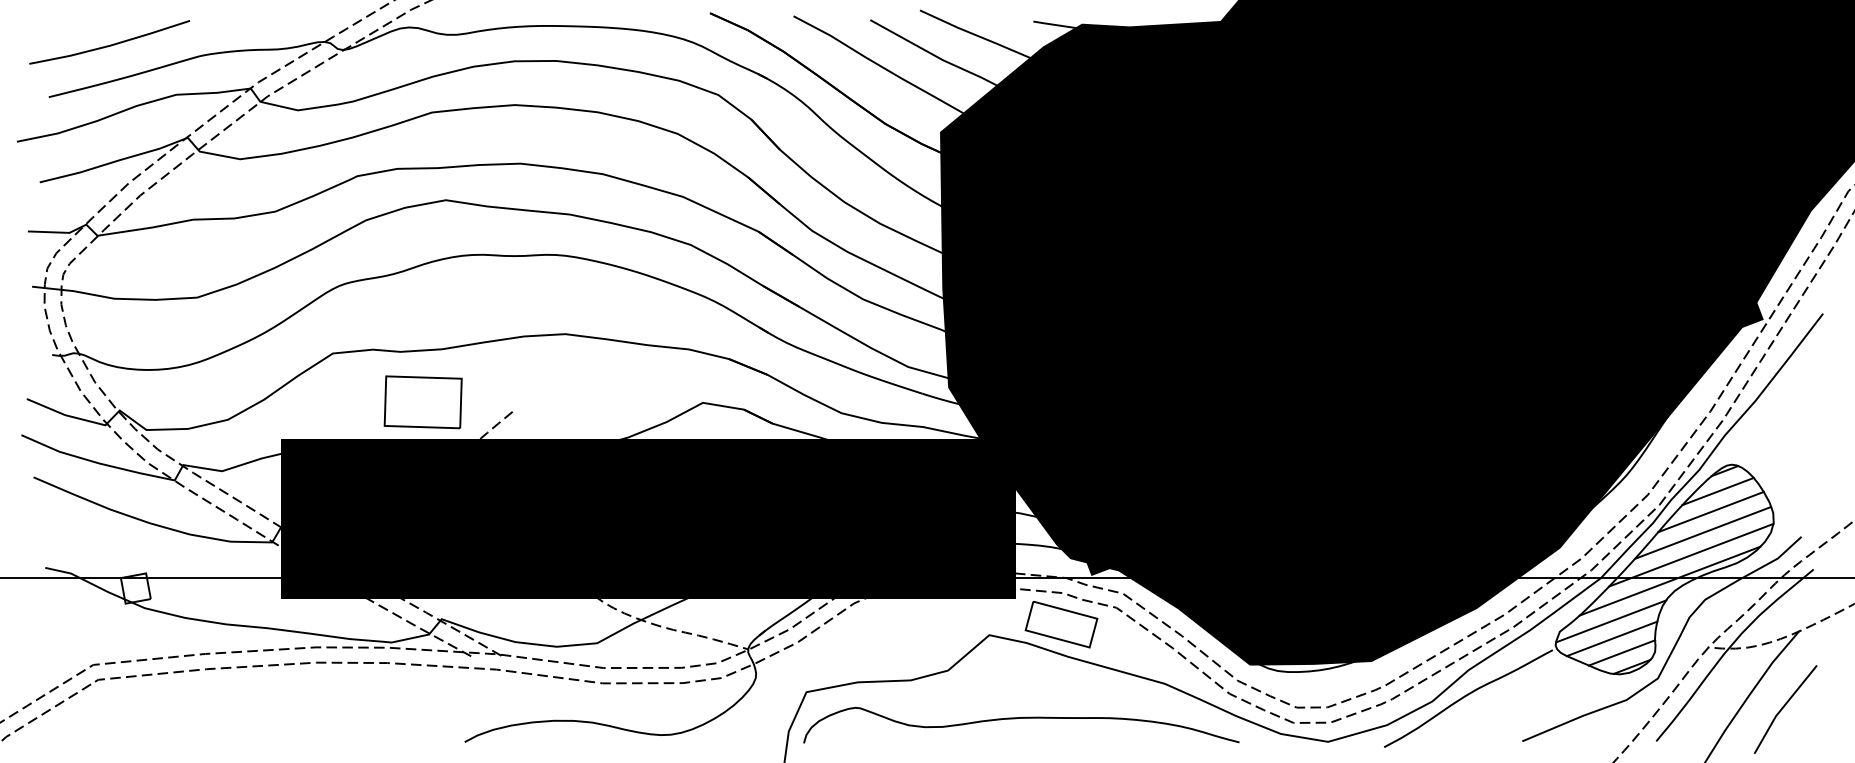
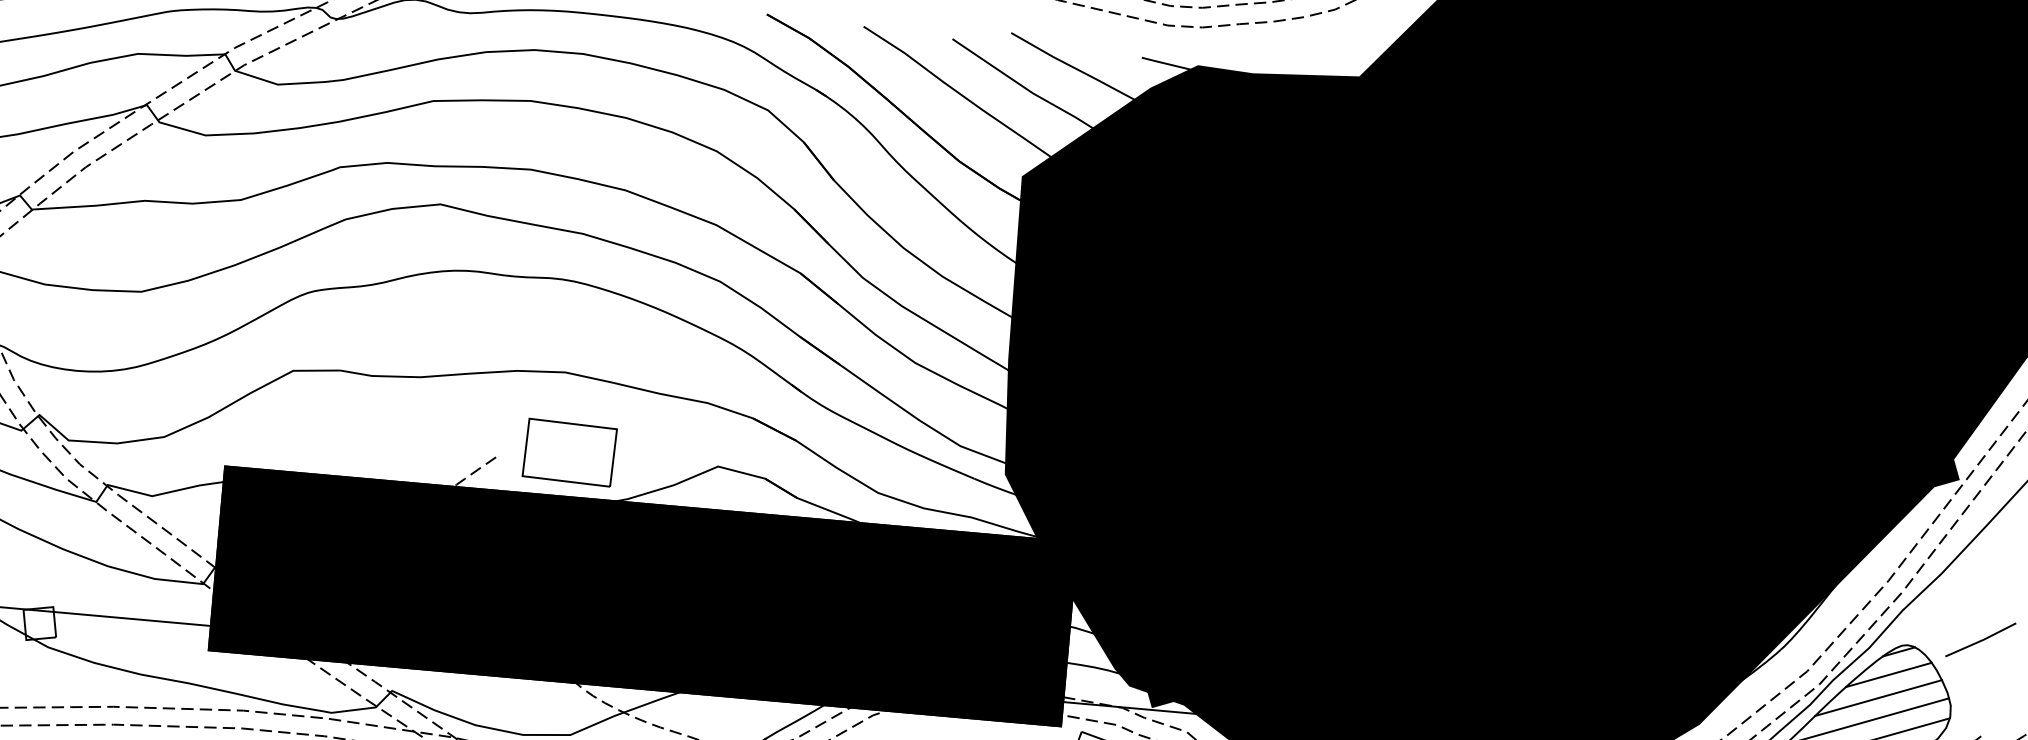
part: (422, 402) -> (568, 452), moved
line: (1793, 454) -> (1980, 639), added

